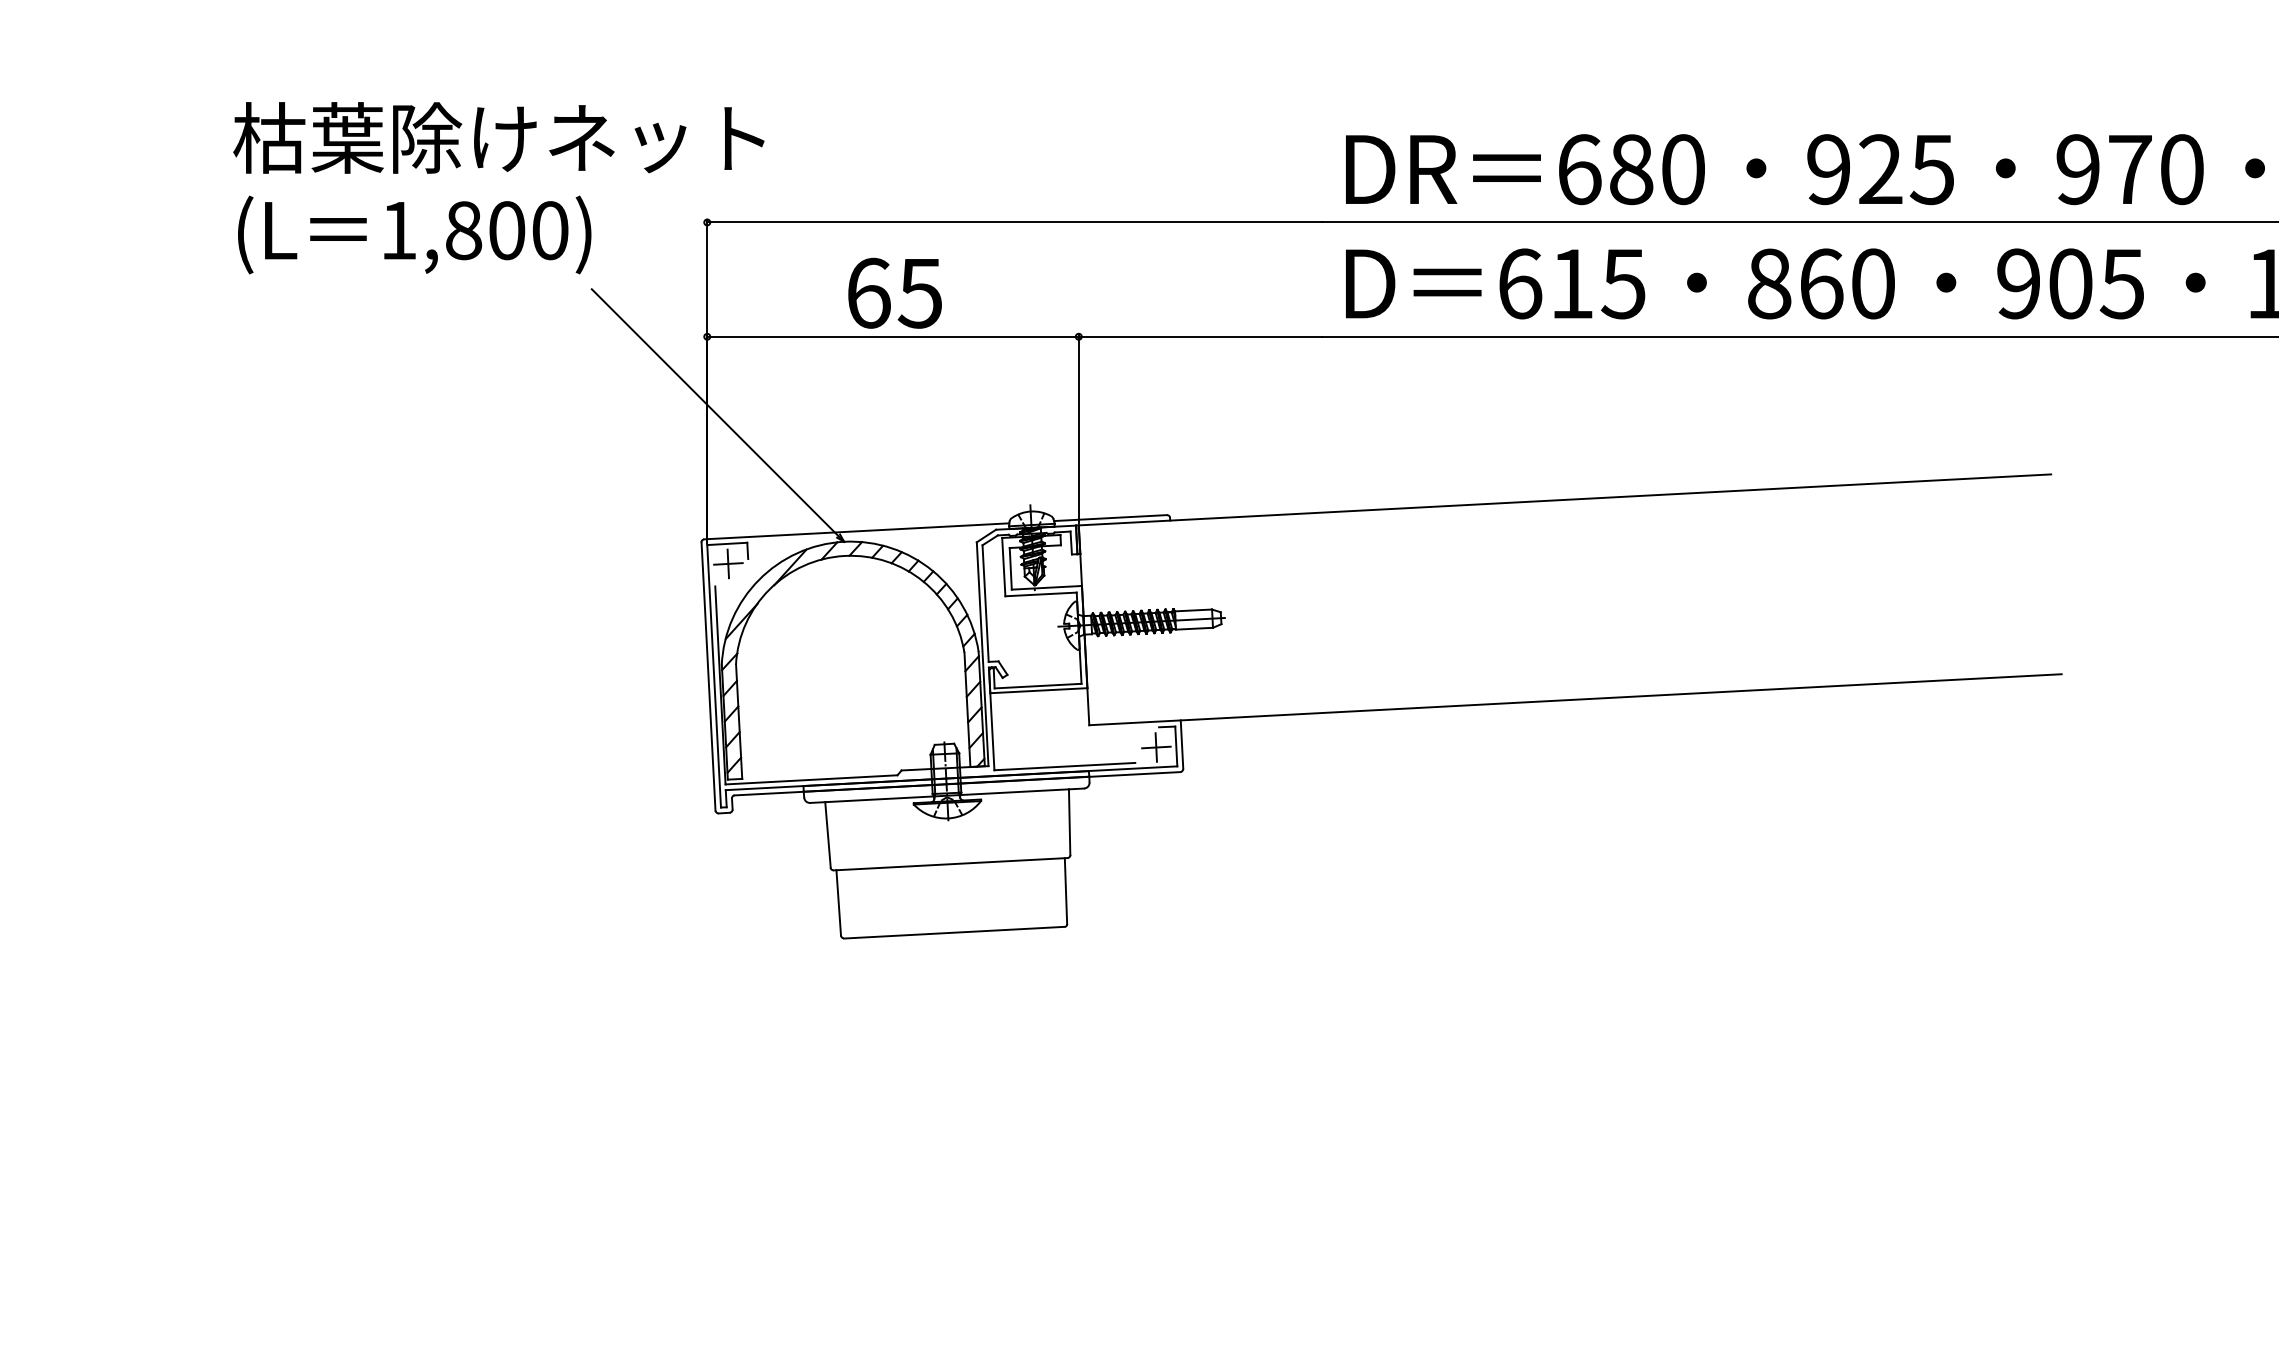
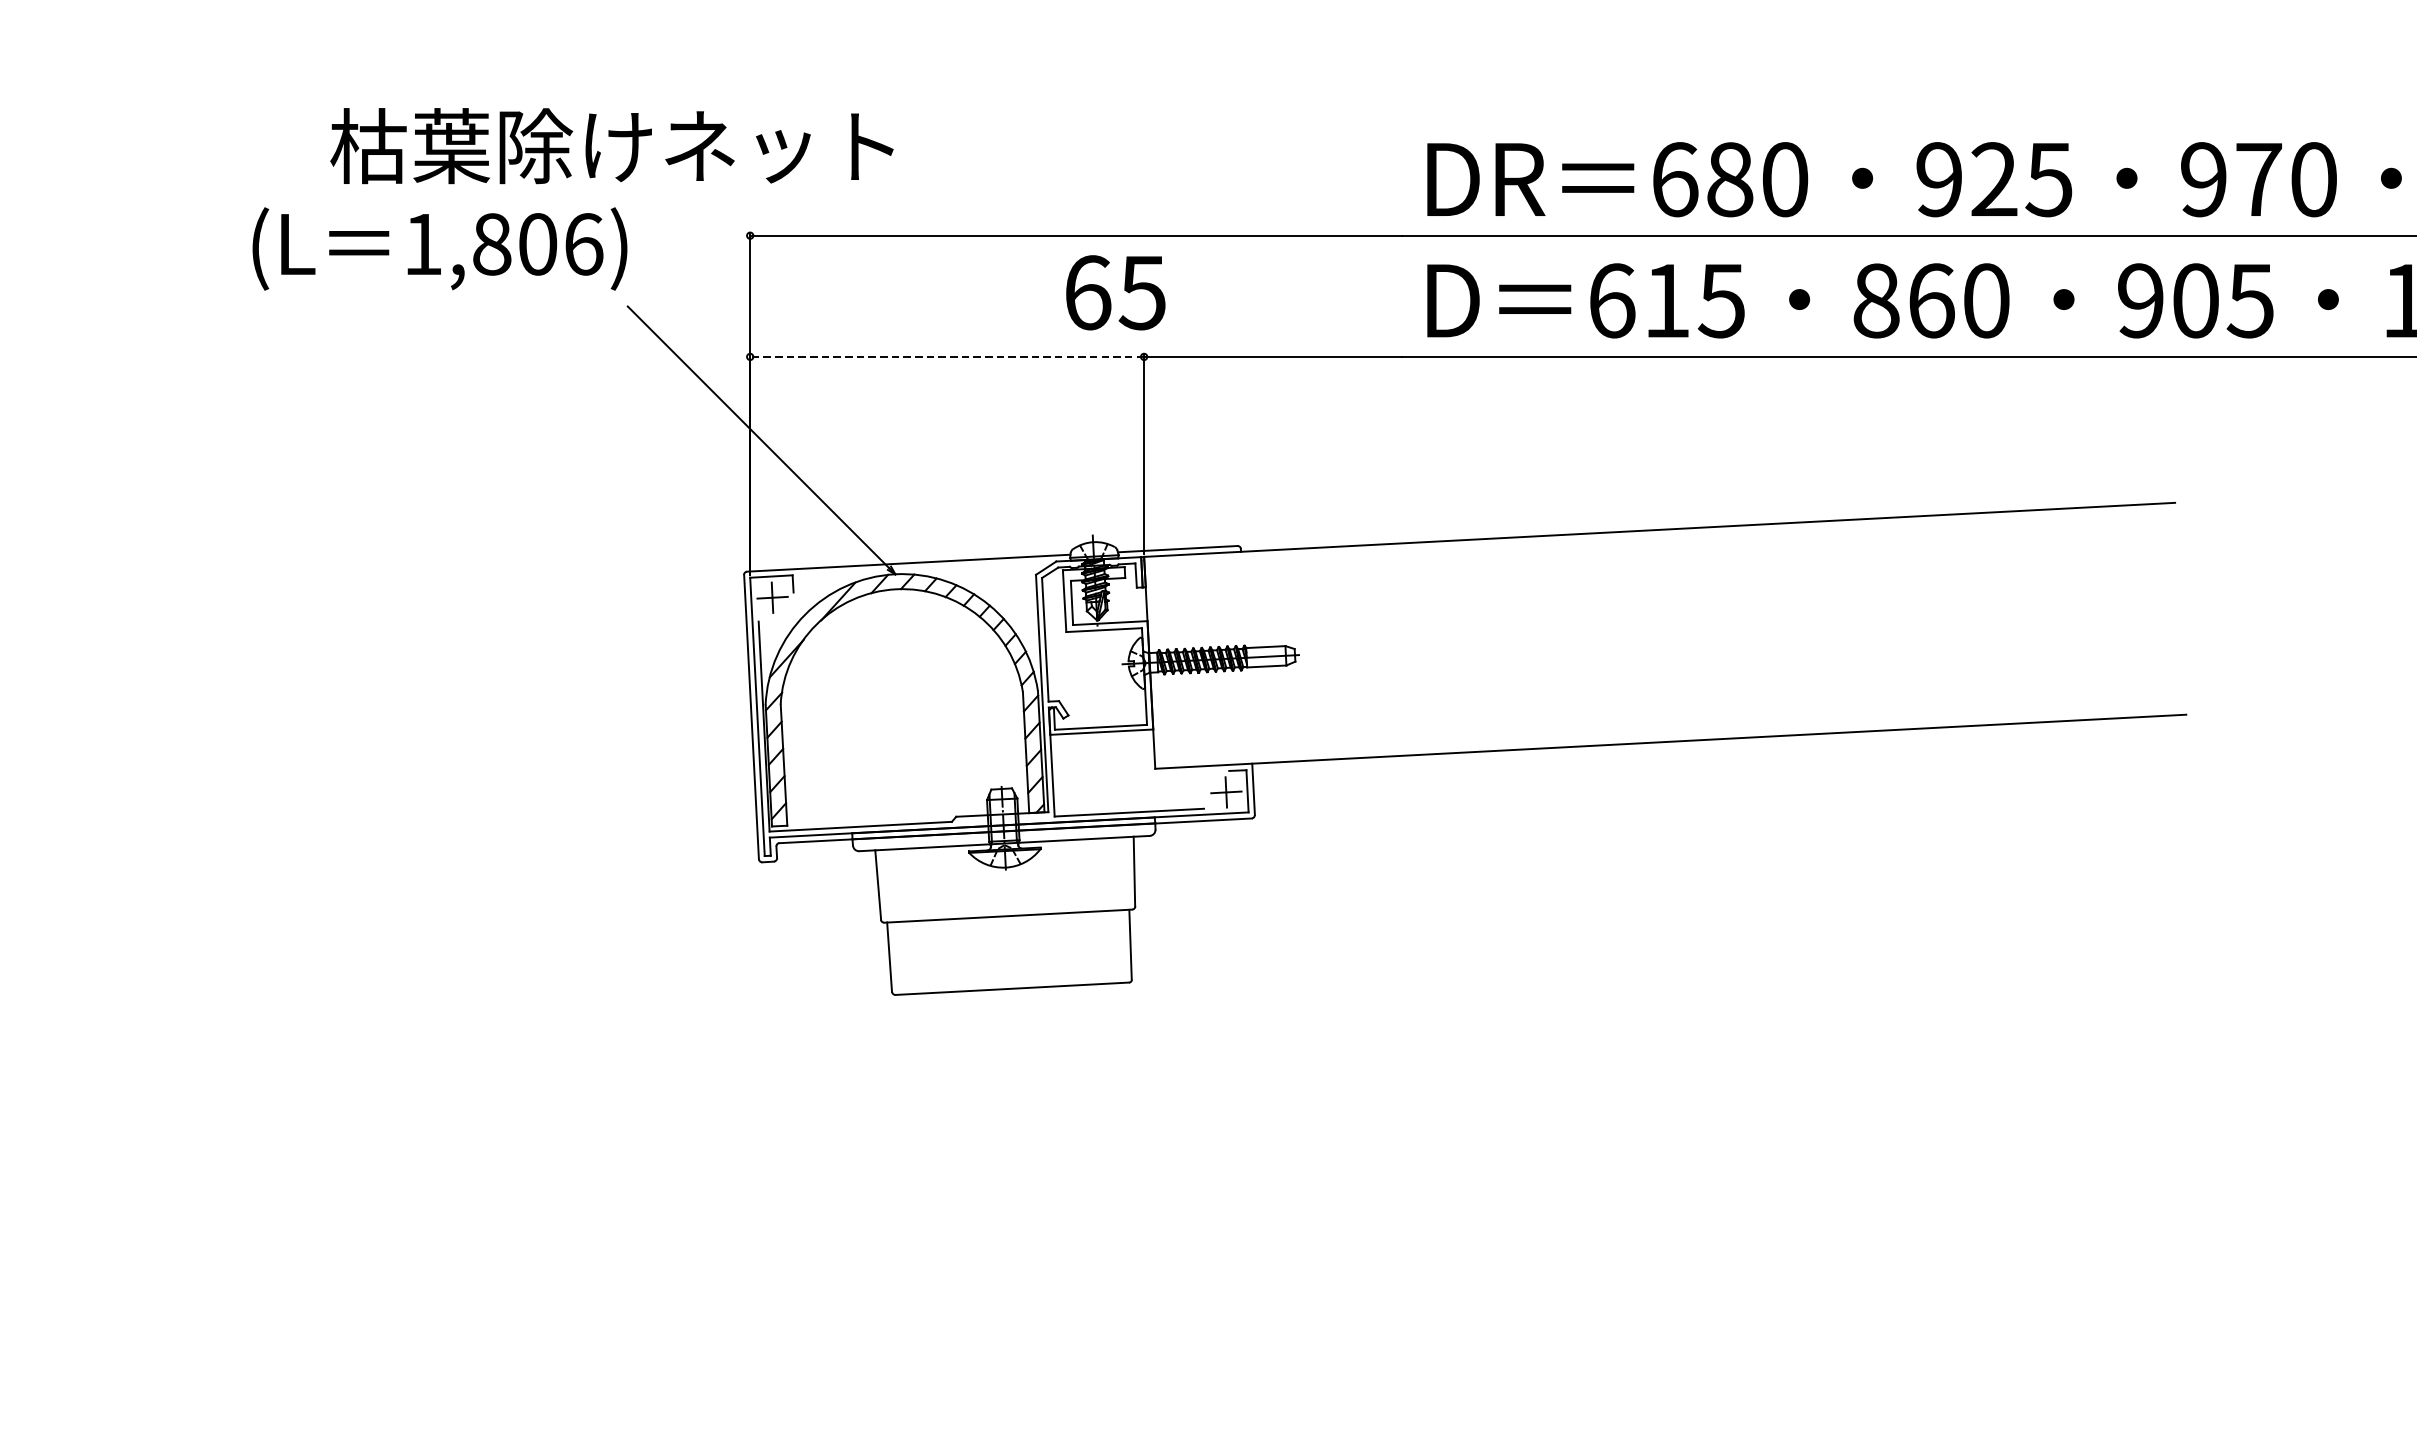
text: (498, 137) -> (611, 145), moved
text: (550, 230) -> (583, 244), 1,800) -> 1,806)
text: (894, 292) -> (1115, 291), moved
line: (893, 336) -> (947, 356), solid -> dashed

